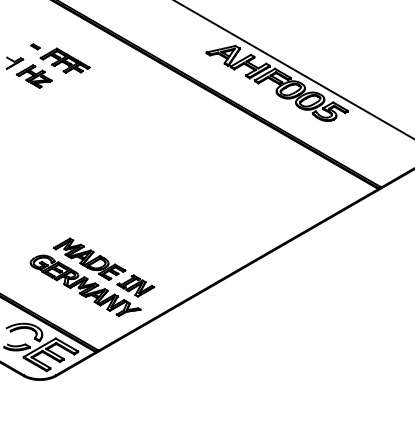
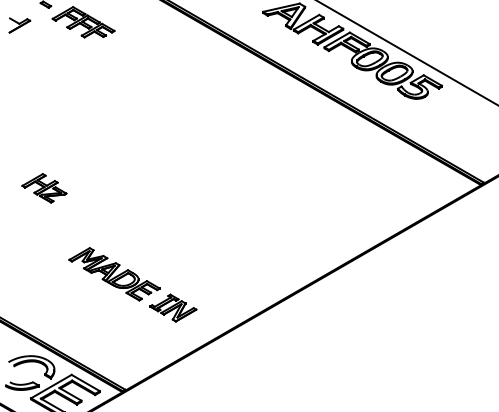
part: (34, 76) -> (44, 188), moved
part: (85, 285) -> (109, 307), removed

